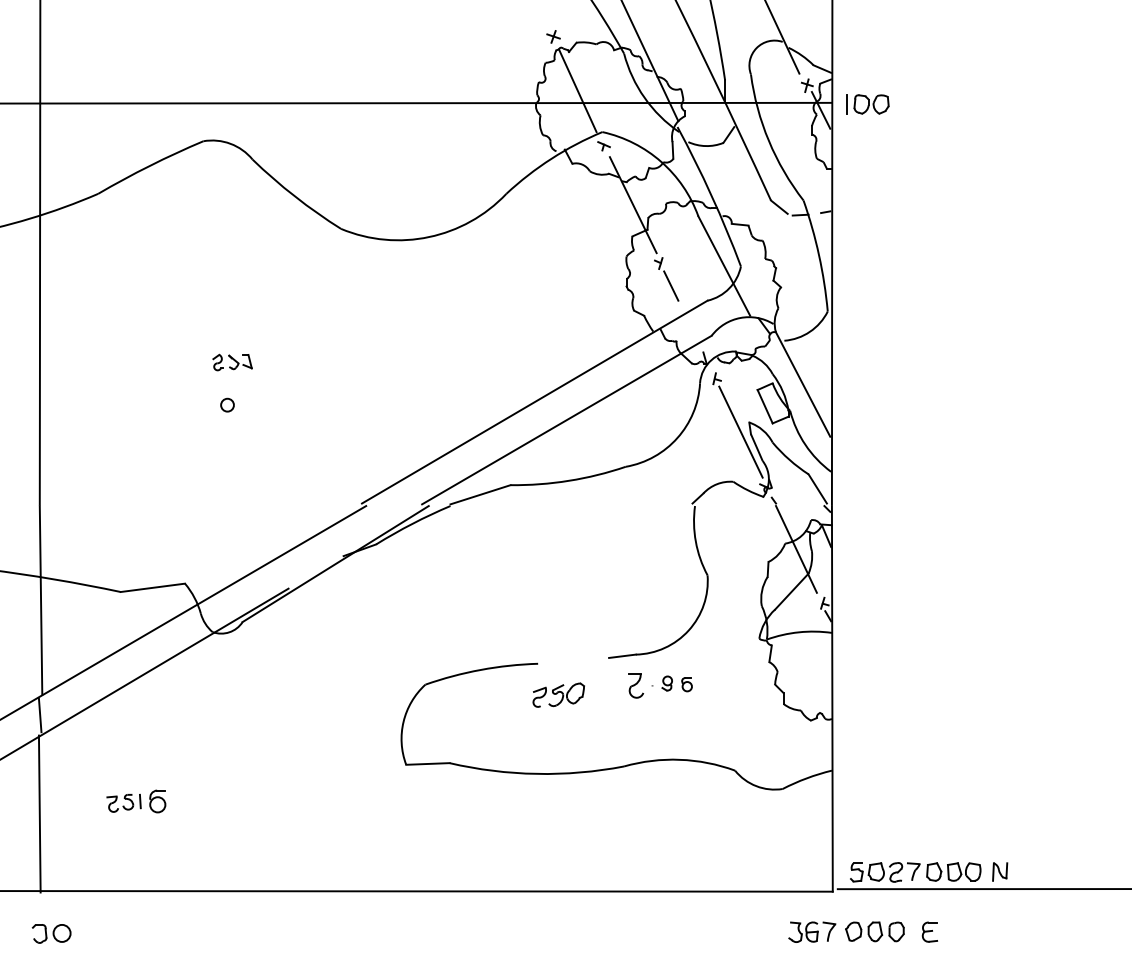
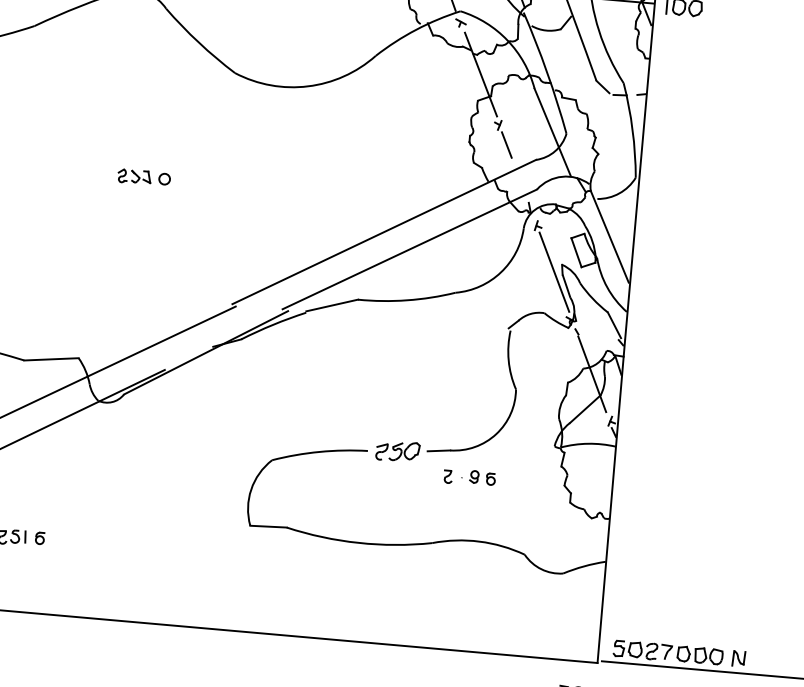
circle: (227, 404) -> (164, 178), moved
part: (636, 686) -> (448, 477), size x0.62
part: (558, 694) -> (397, 450), moved
part: (157, 801) -> (39, 538), size x0.62

